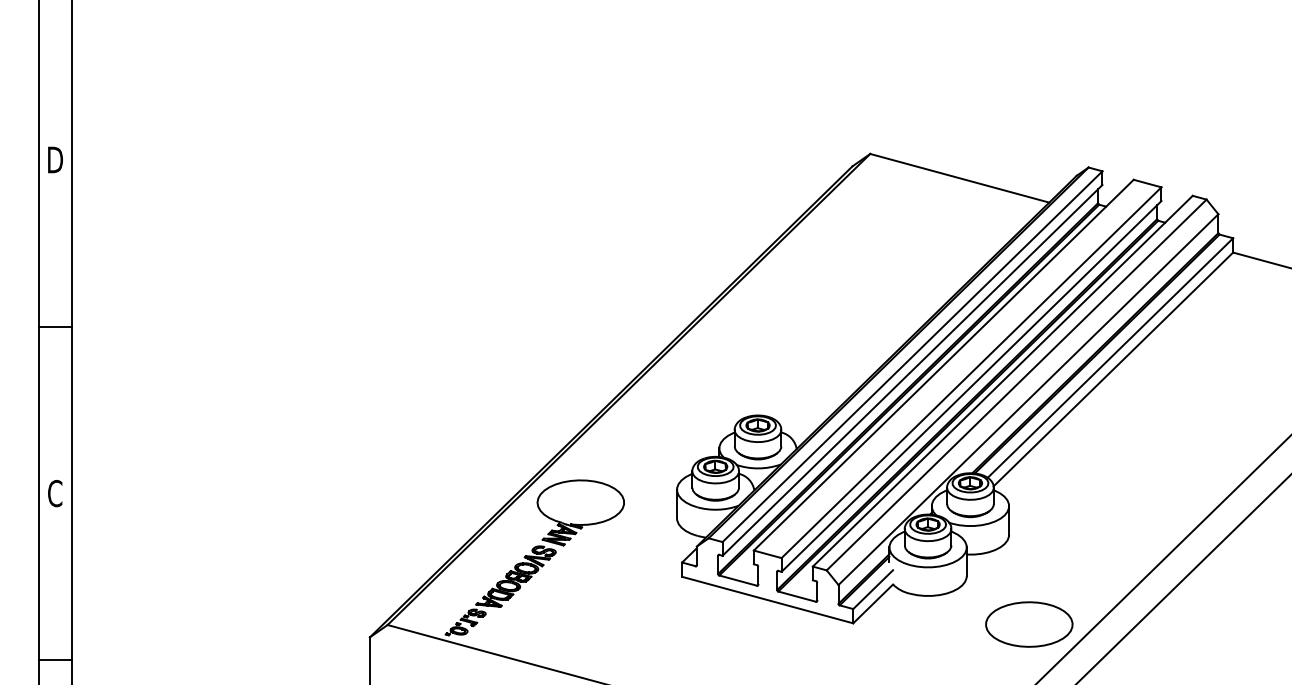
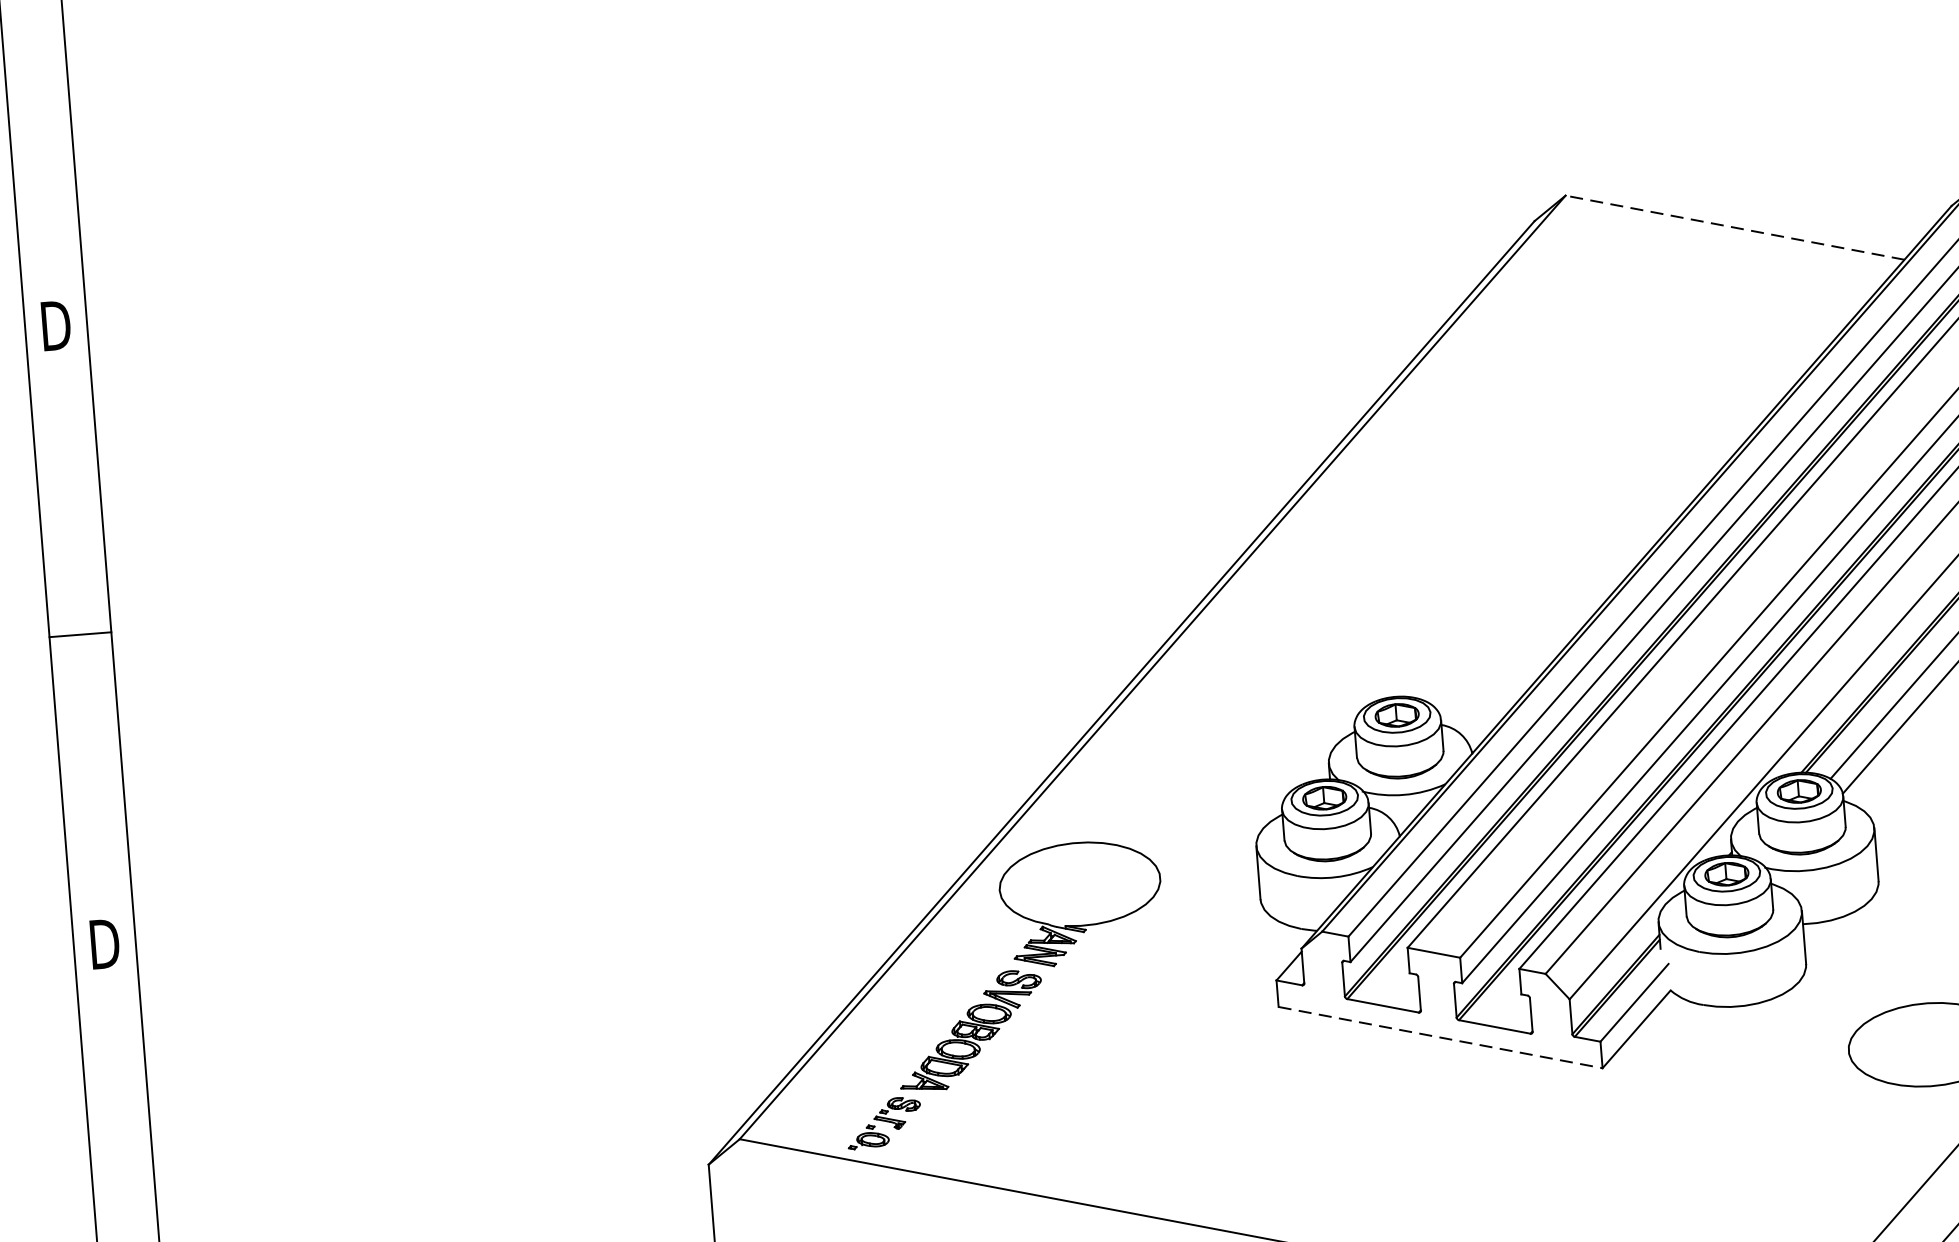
line: (959, 178) -> (1734, 228), solid -> dashed
text: (55, 493) -> (104, 943), C -> D
line: (767, 600) -> (1440, 1038), solid -> dashed

